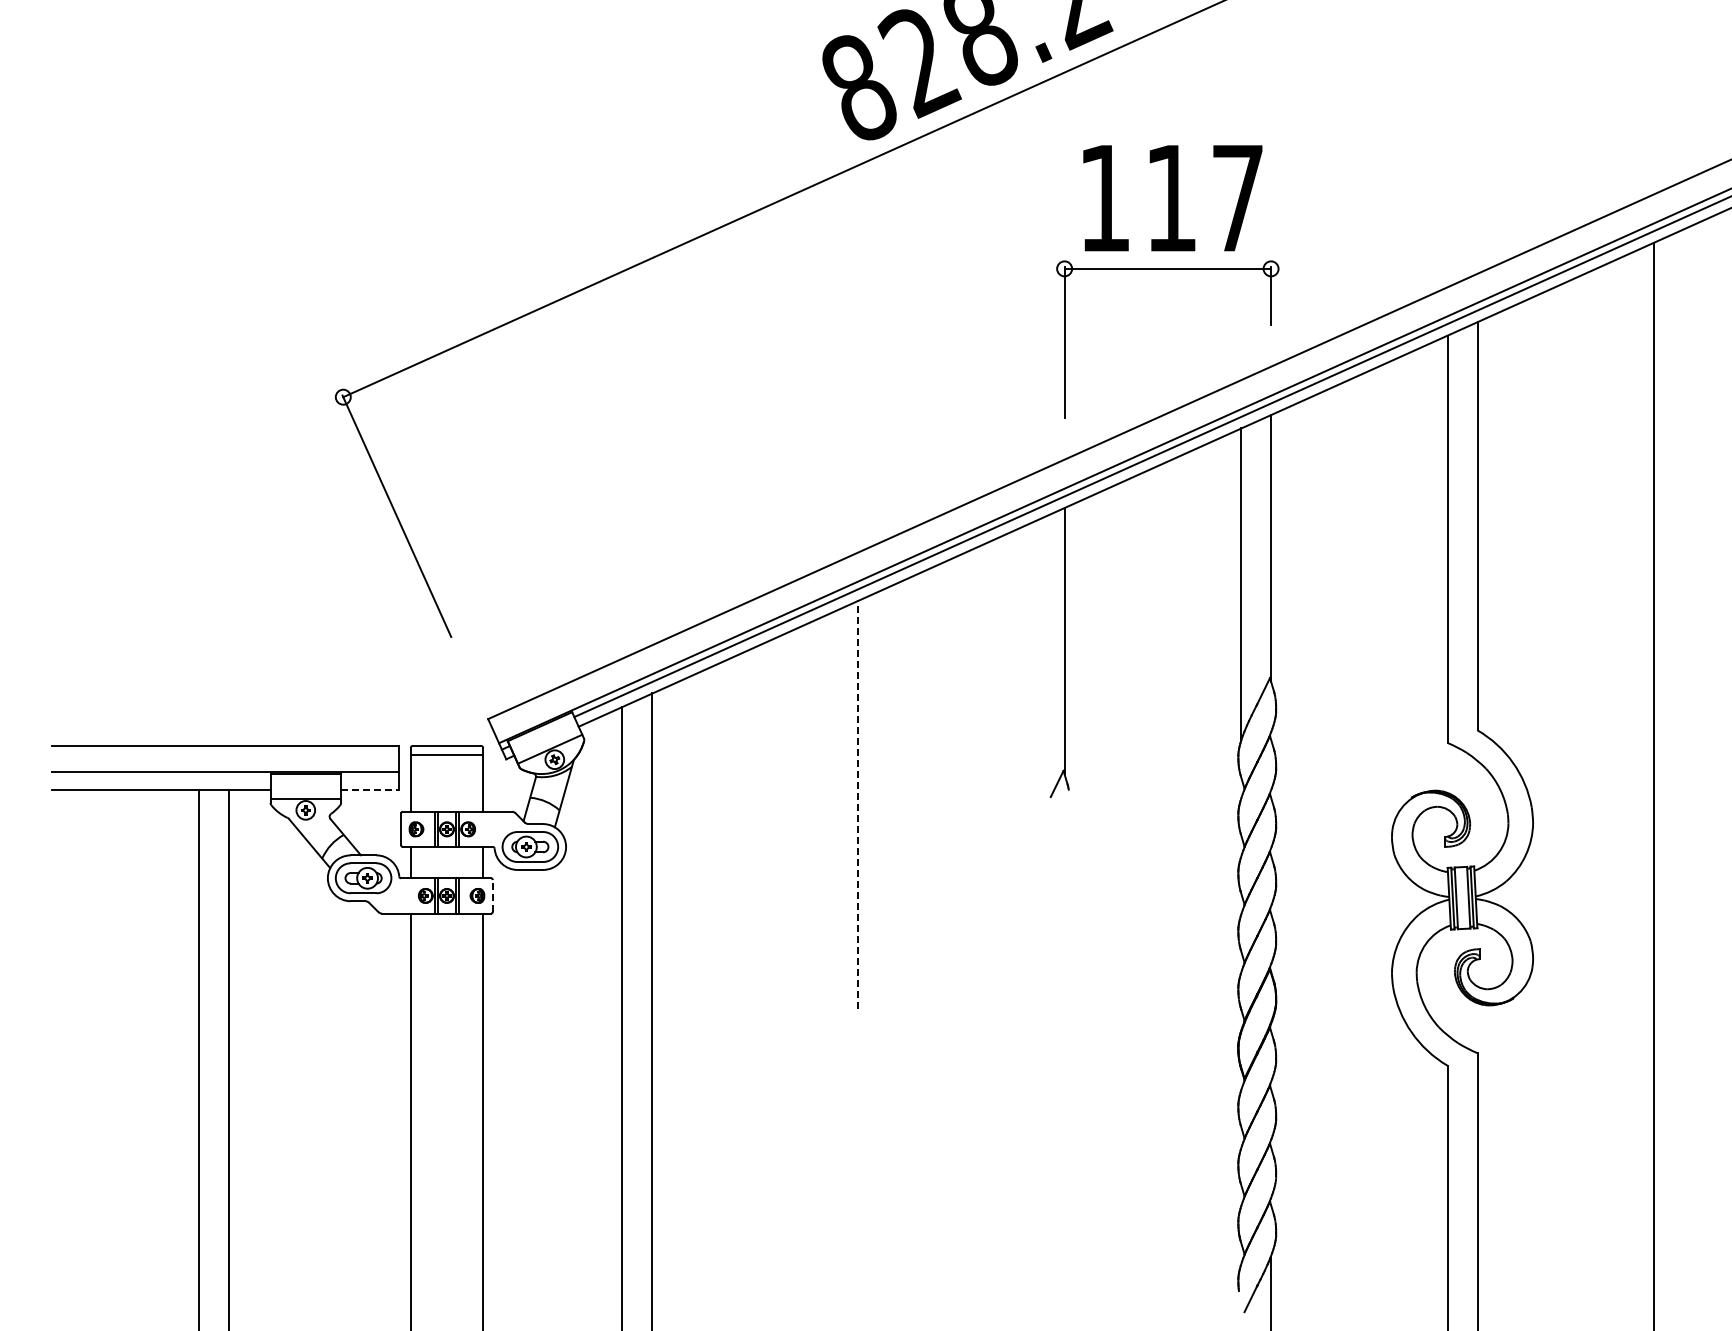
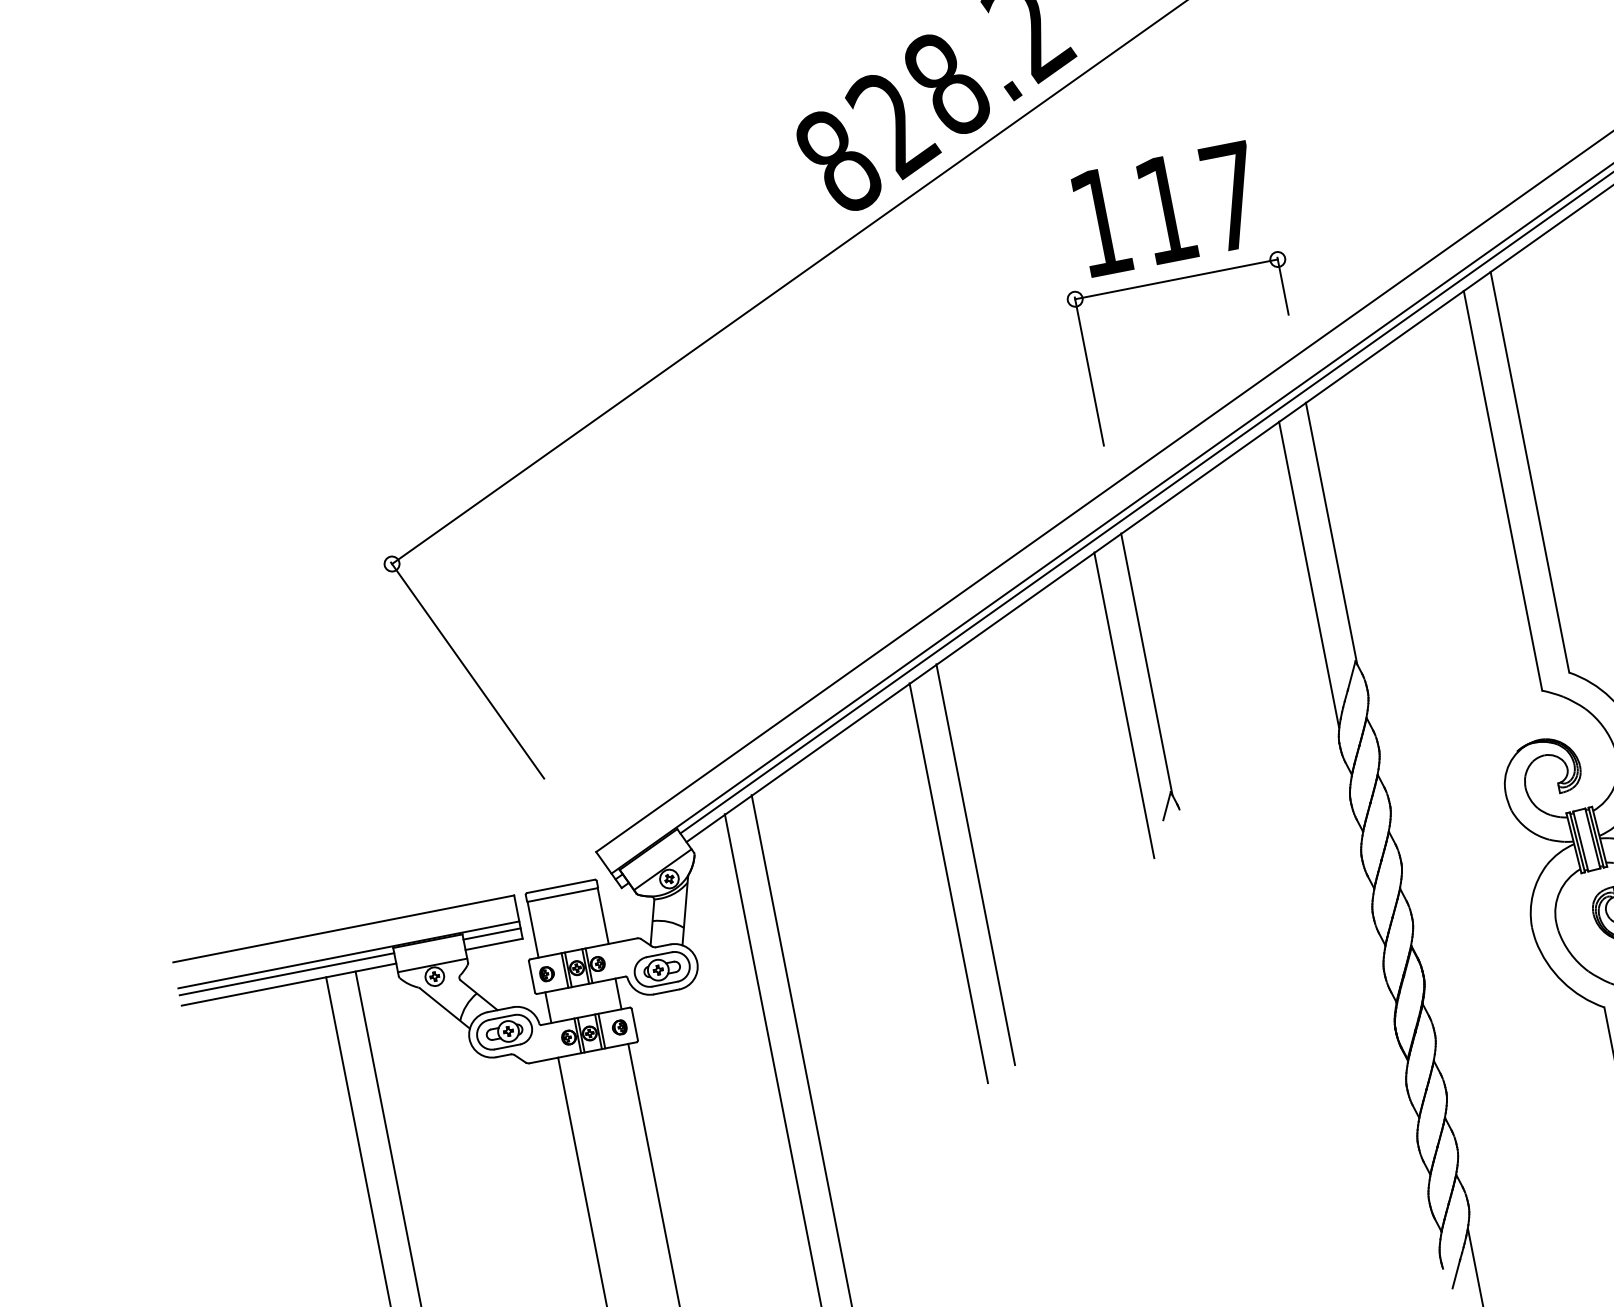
line: (1034, 676) -> (1124, 705), added
line: (160, 779) -> (286, 974), added
line: (370, 779) -> (492, 933), added
line: (370, 790) -> (494, 944), dashed -> solid
line: (858, 804) -> (976, 864), dashed -> solid
line: (828, 817) -> (949, 883), added
line: (492, 895) -> (634, 1024), dashed -> solid

